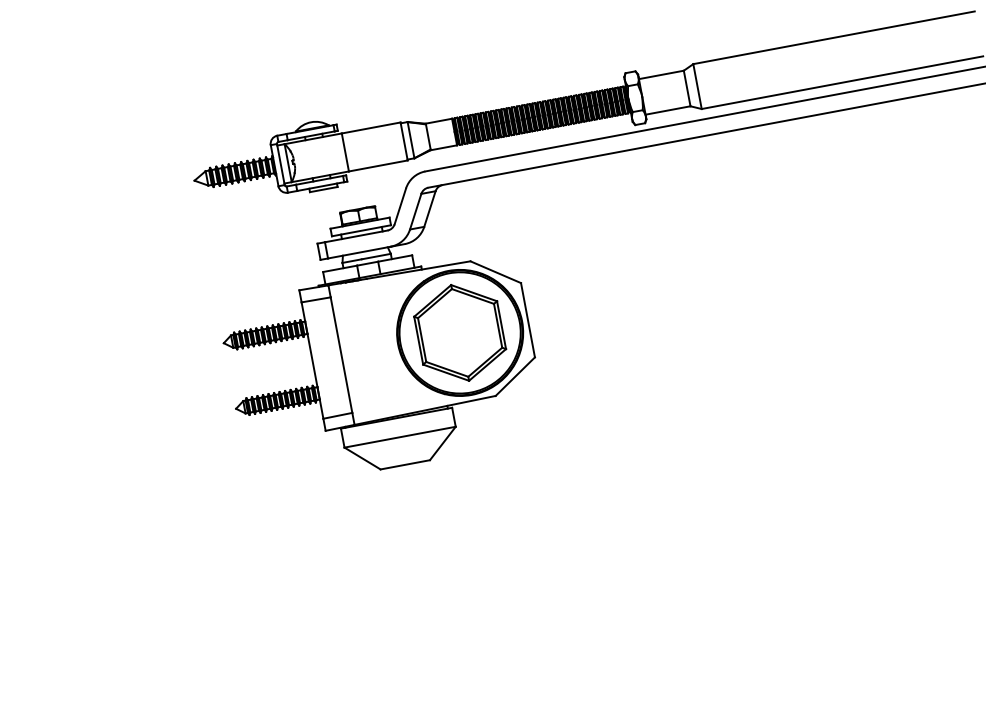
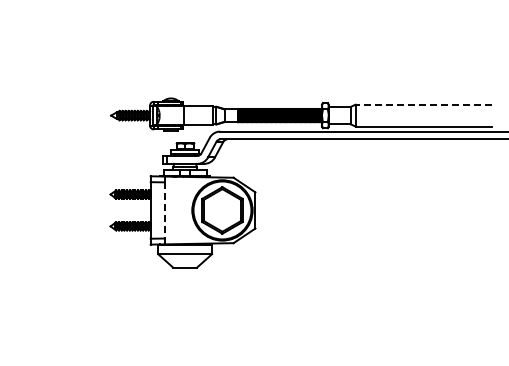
line: (832, 37) -> (423, 104), solid -> dashed
line: (340, 355) -> (164, 210), solid -> dashed

